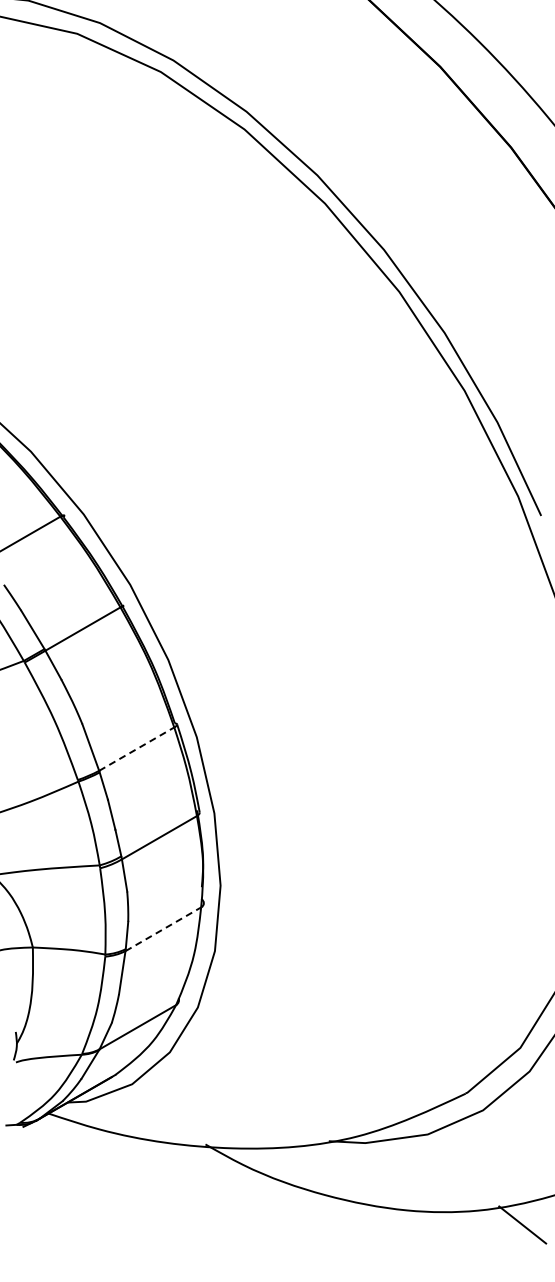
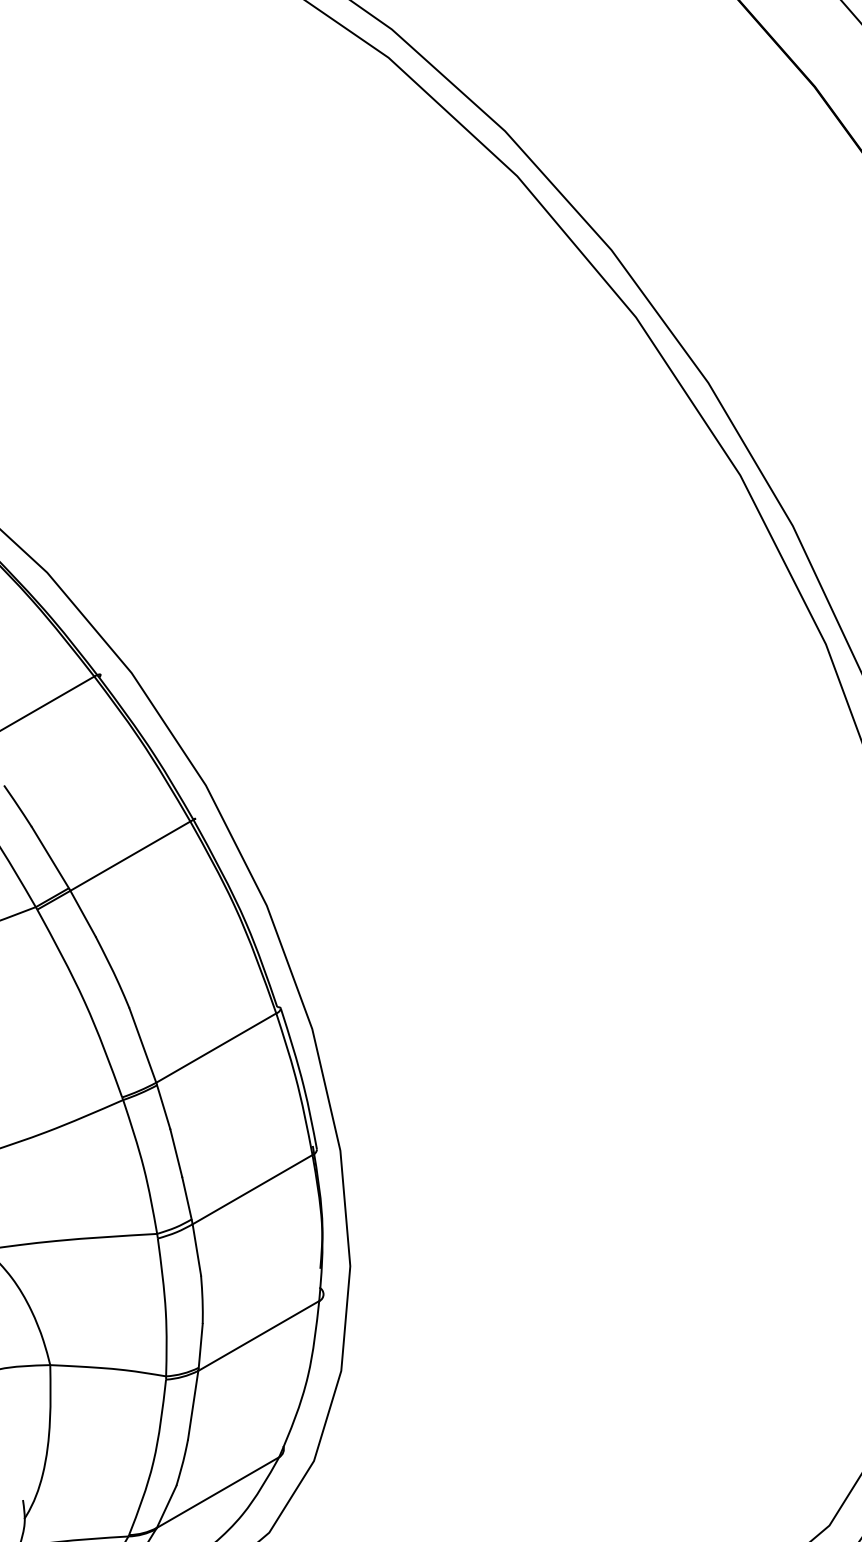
line: (137, 748) -> (217, 1047), dashed -> solid
line: (163, 929) -> (259, 1336), dashed -> solid

